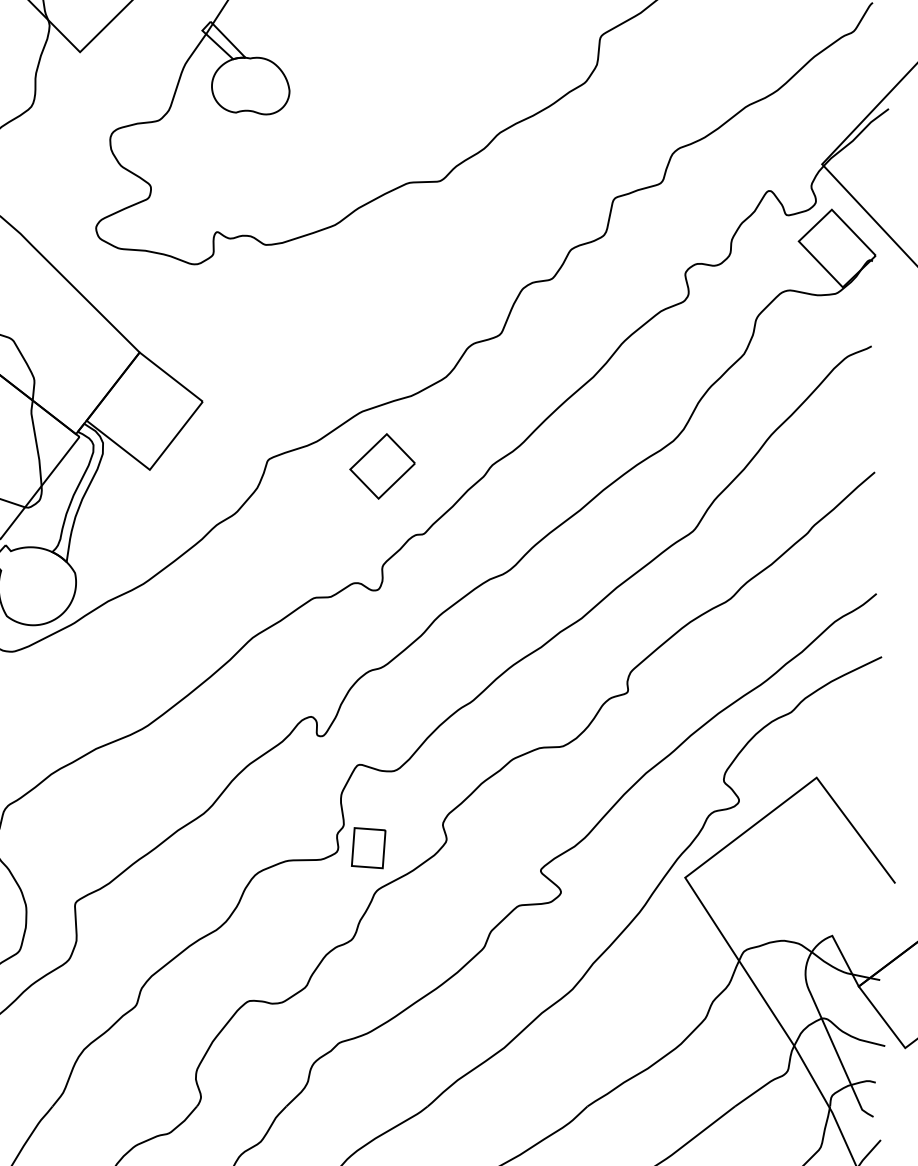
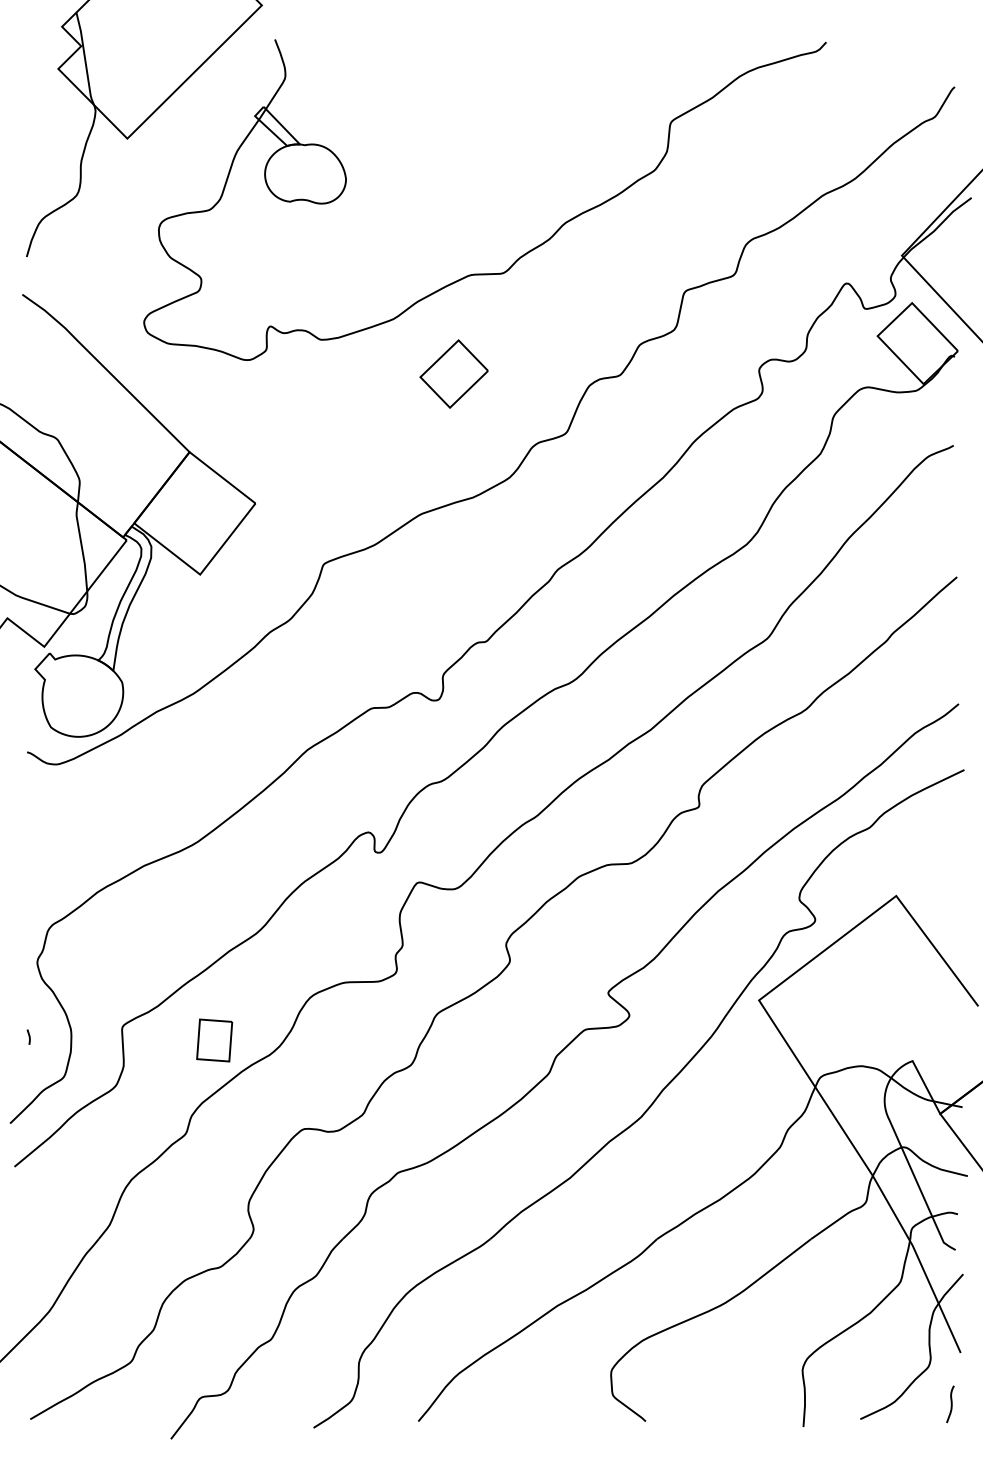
part: (381, 465) -> (453, 373), moved
part: (368, 848) -> (214, 1040), moved

